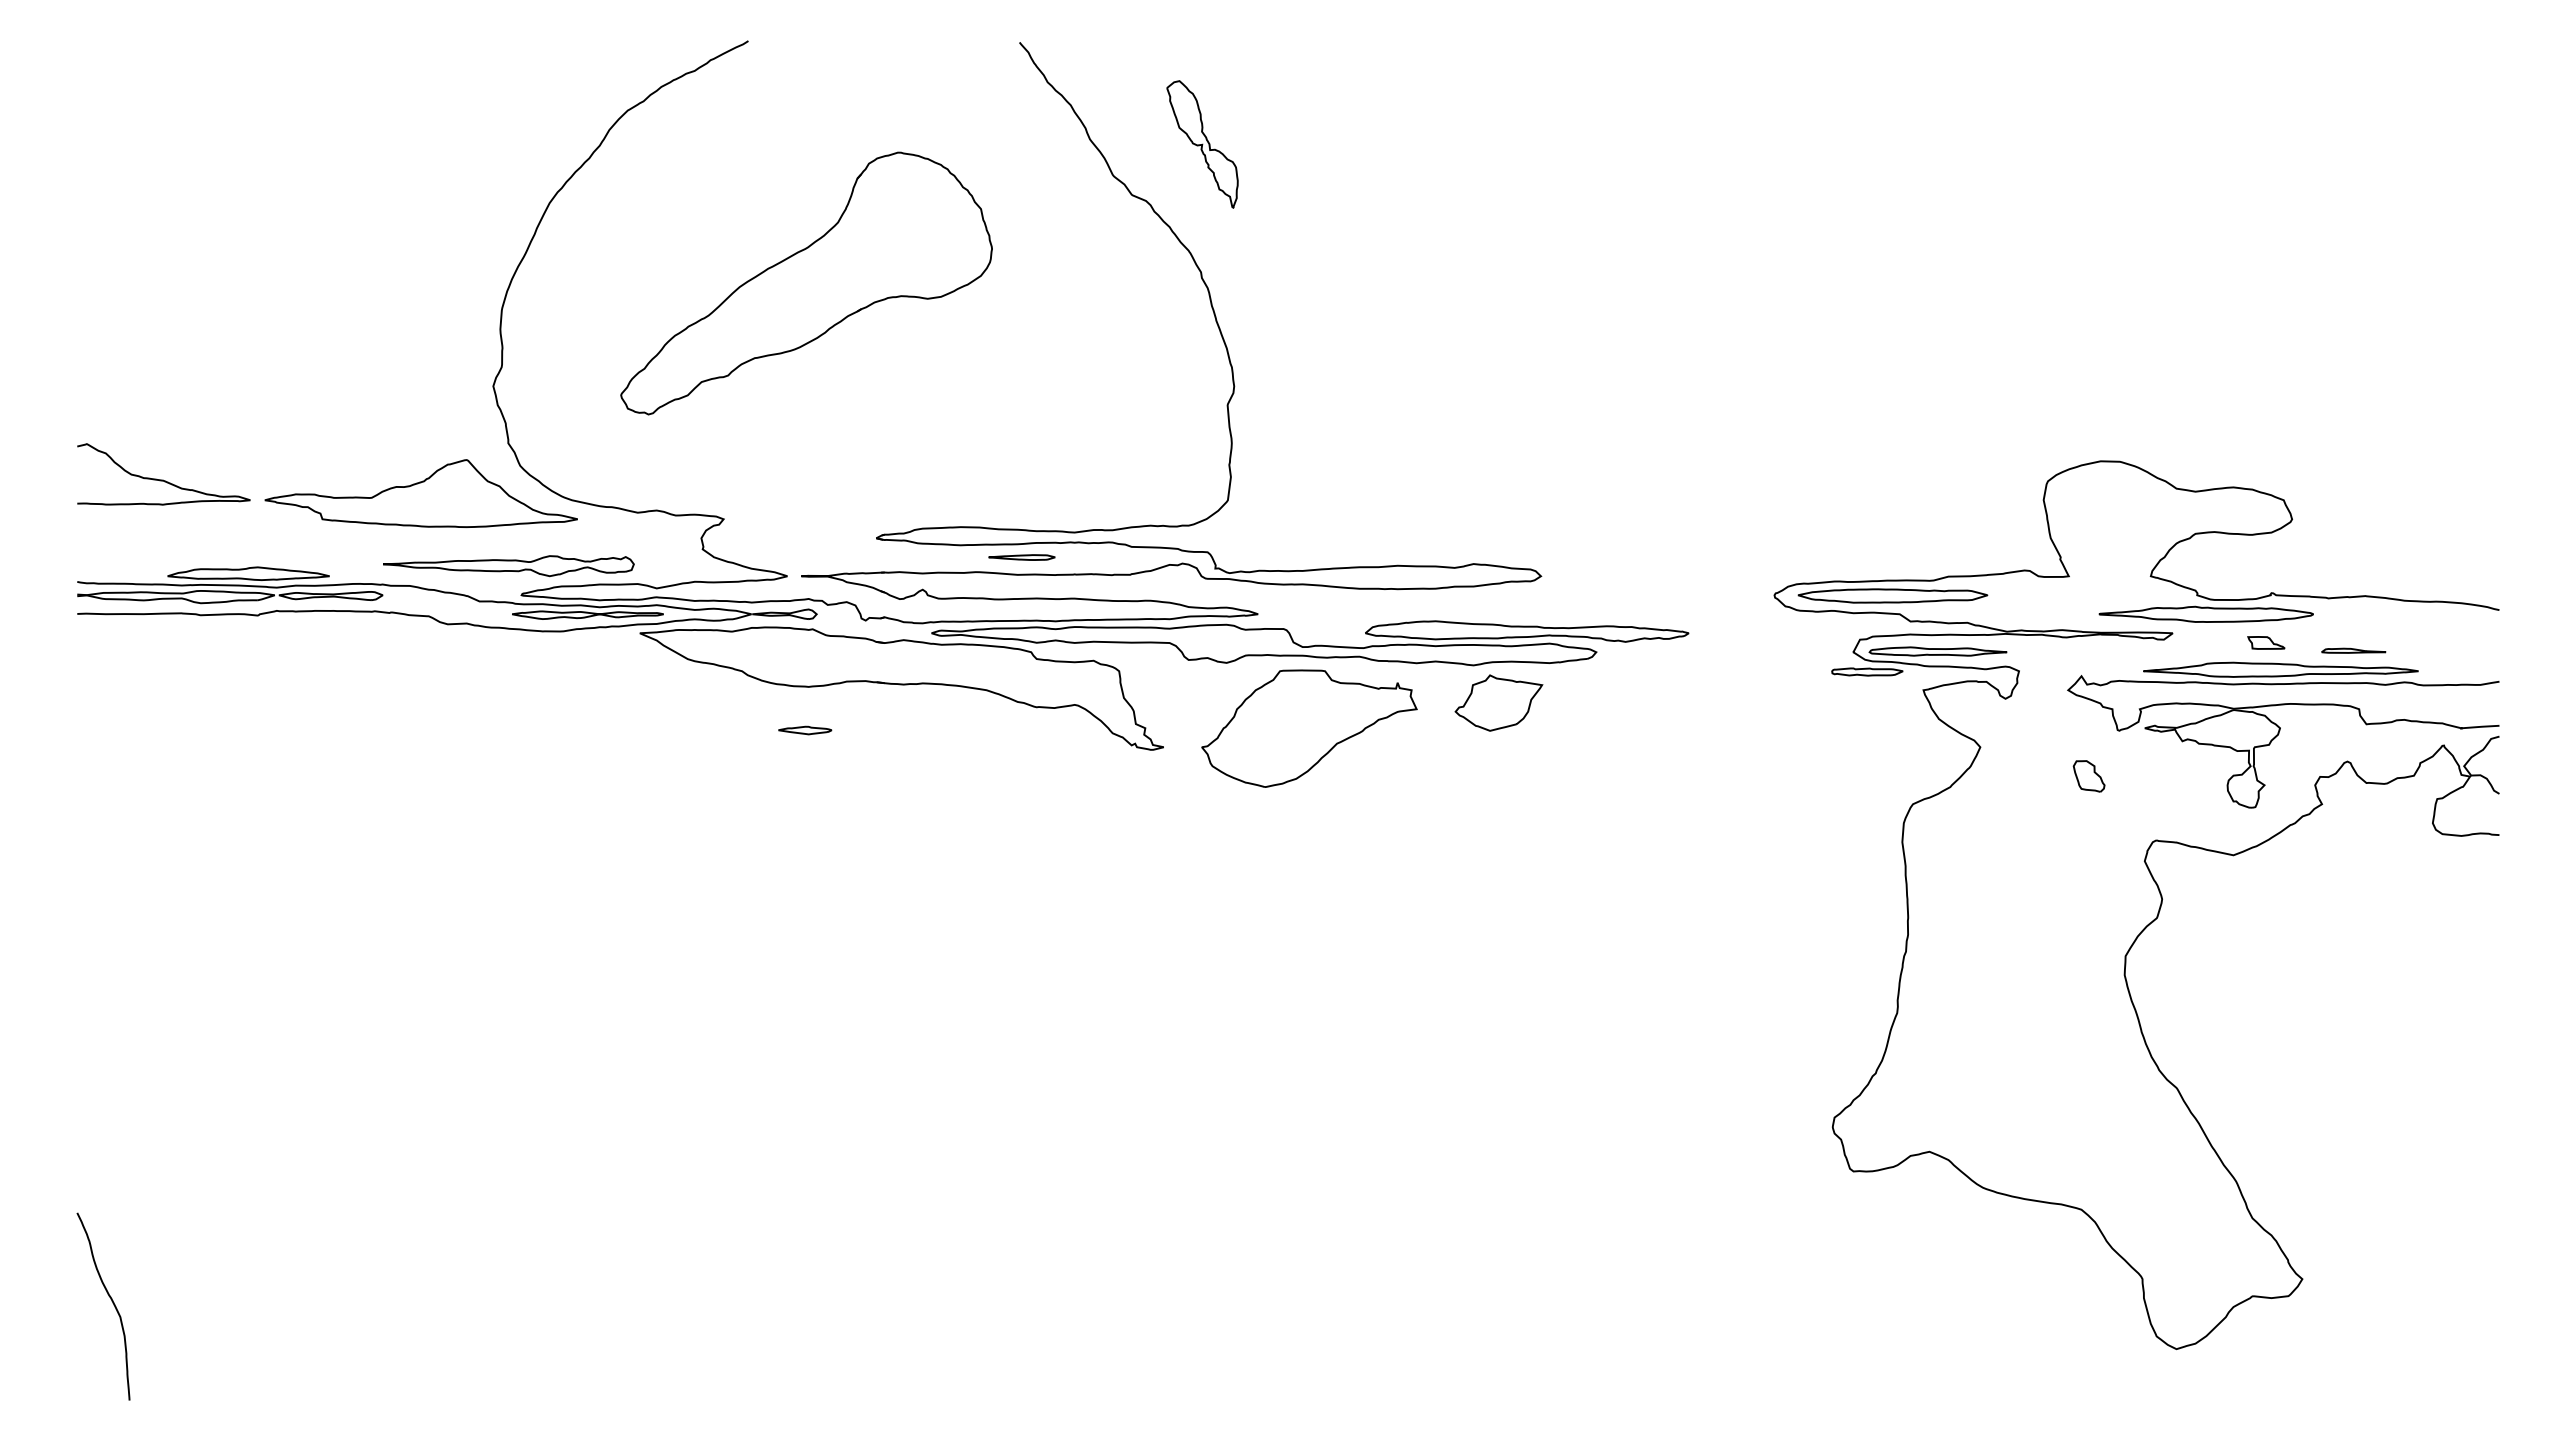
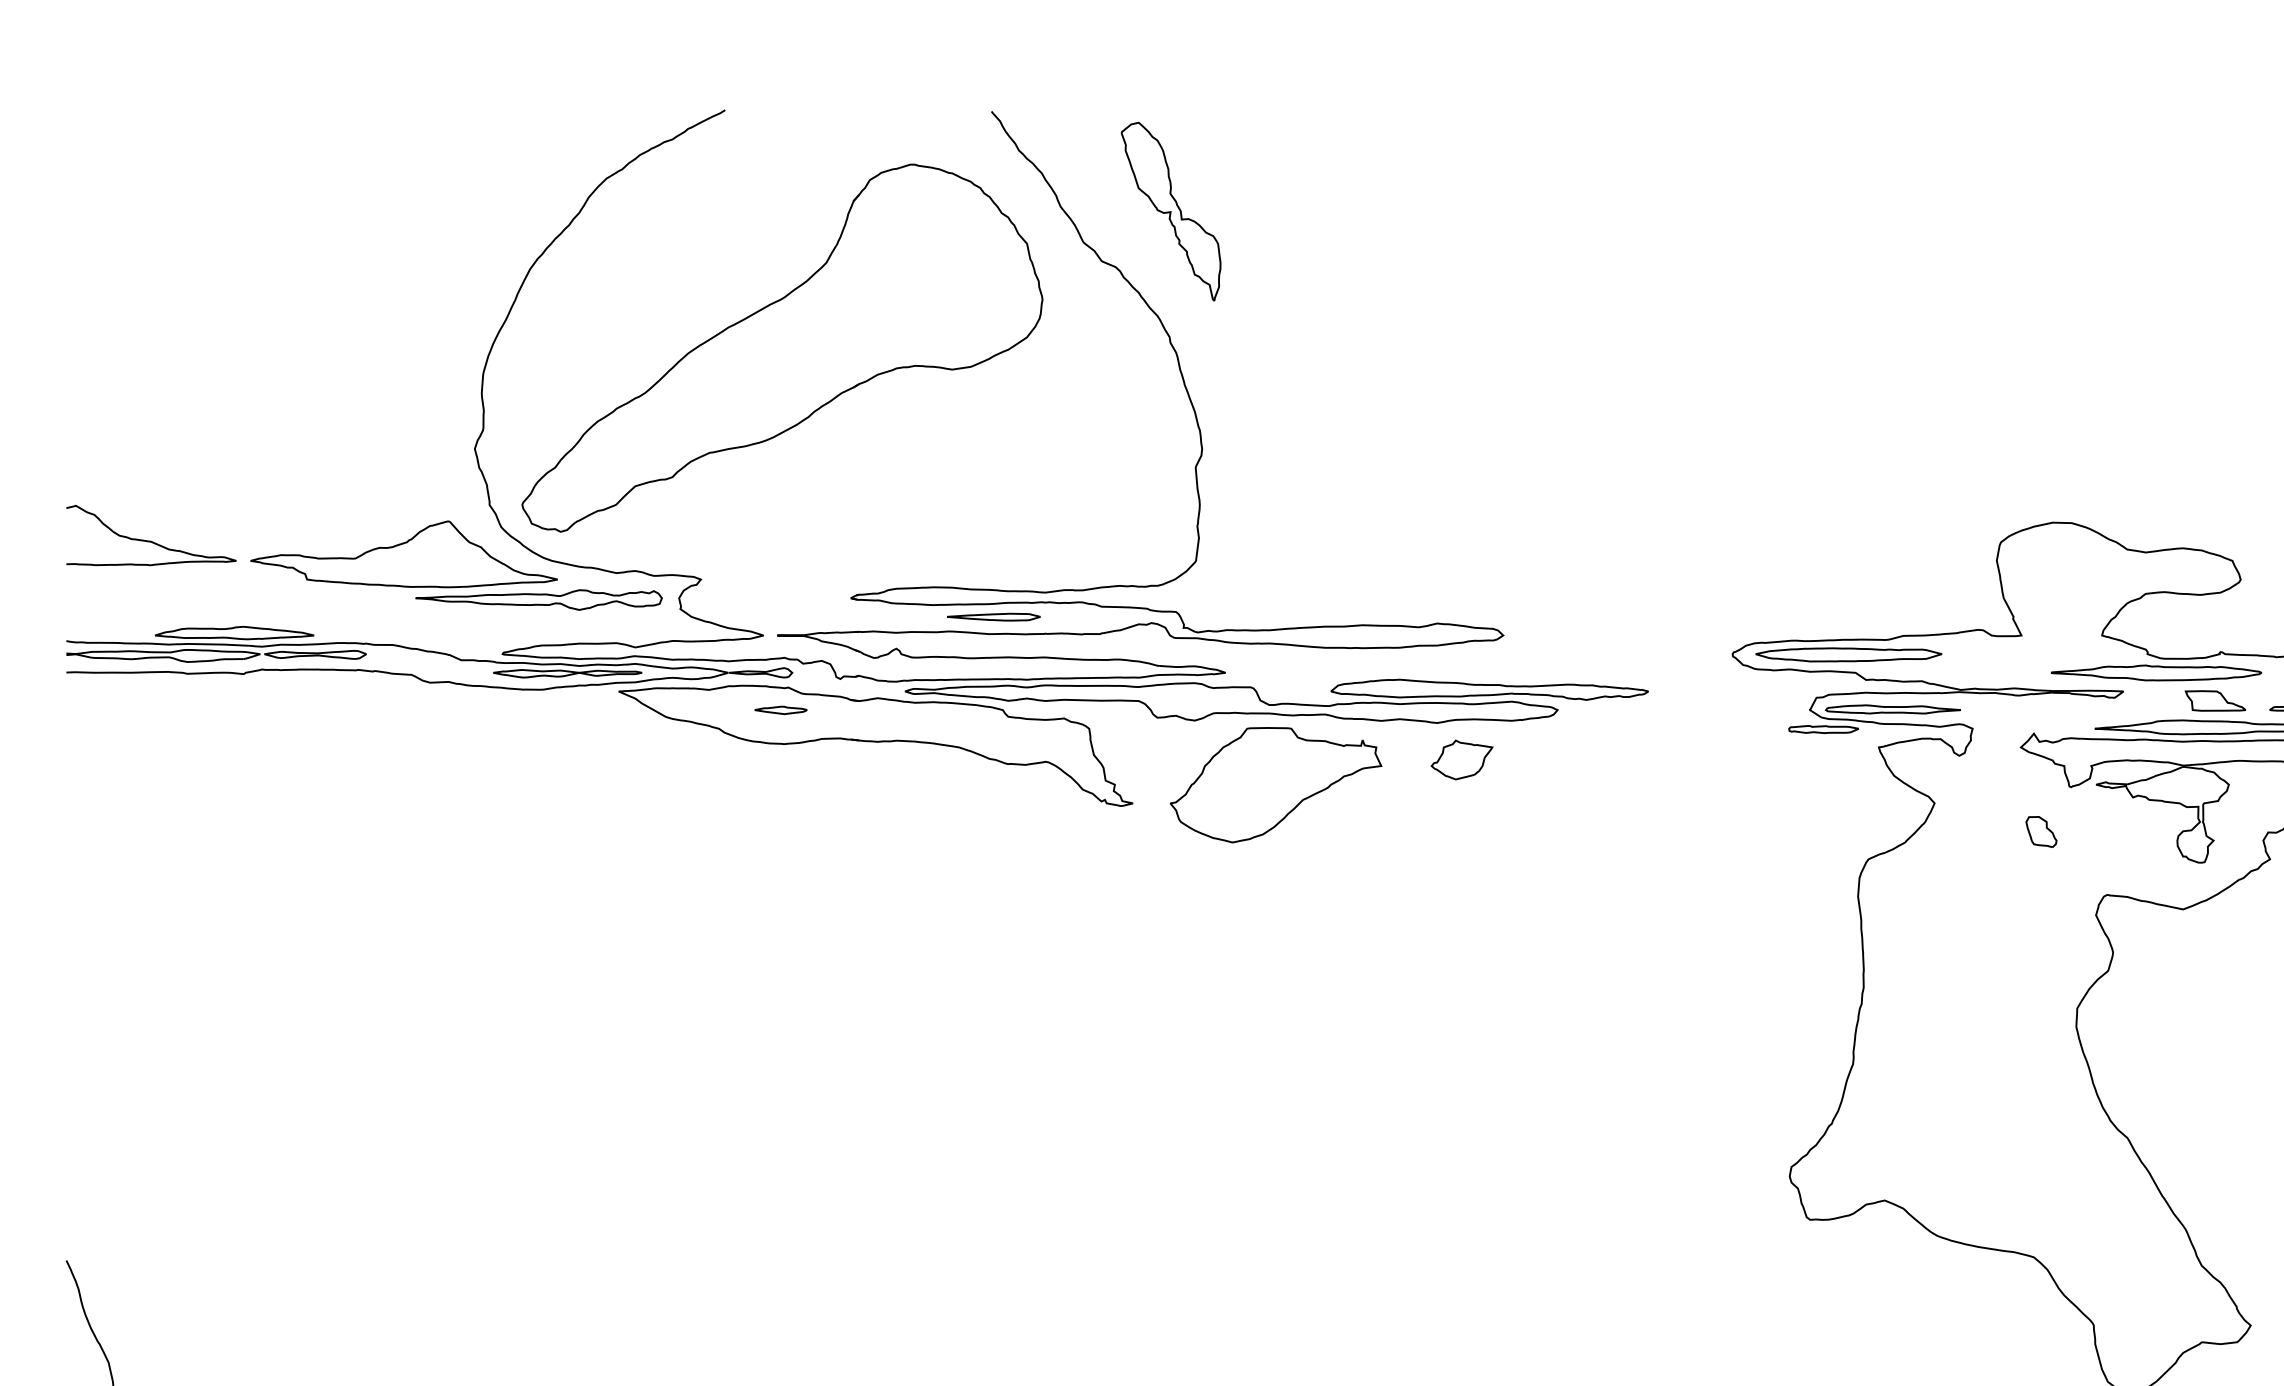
part: (1202, 144) -> (1171, 211), size x1.43
part: (806, 283) -> (782, 348), size x1.43
part: (1021, 557) -> (993, 617), size x1.43
part: (508, 566) -> (538, 600), moved
part: (2266, 642) -> (2215, 700), size x1.67
part: (1498, 702) -> (1461, 759), size x0.71
part: (805, 730) -> (781, 710), moved

